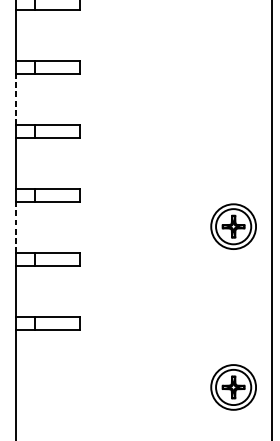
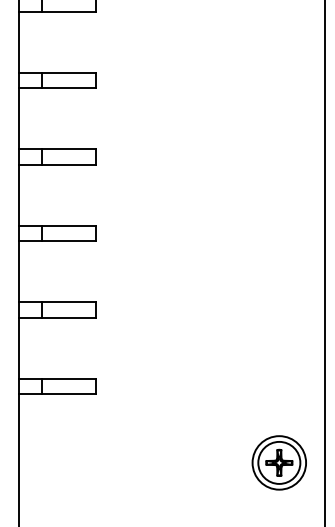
line: (16, 99) -> (19, 118), dashed -> solid
part: (232, 226) -> (278, 270), removed
line: (16, 227) -> (19, 271), dashed -> solid

